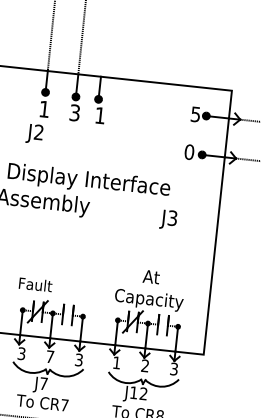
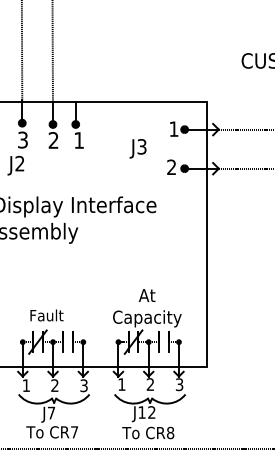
text: (44, 108) -> (22, 139), 1 -> 3
text: (74, 112) -> (53, 140), 3 -> 2
text: (195, 114) -> (173, 129), 5 -> 1
text: (189, 152) -> (171, 167), 0 -> 2
text: (167, 219) -> (137, 148), moved
text: (35, 284) -> (46, 315), moved
text: (20, 353) -> (25, 385), 3 -> 1
text: (49, 356) -> (54, 385), 7 -> 2

